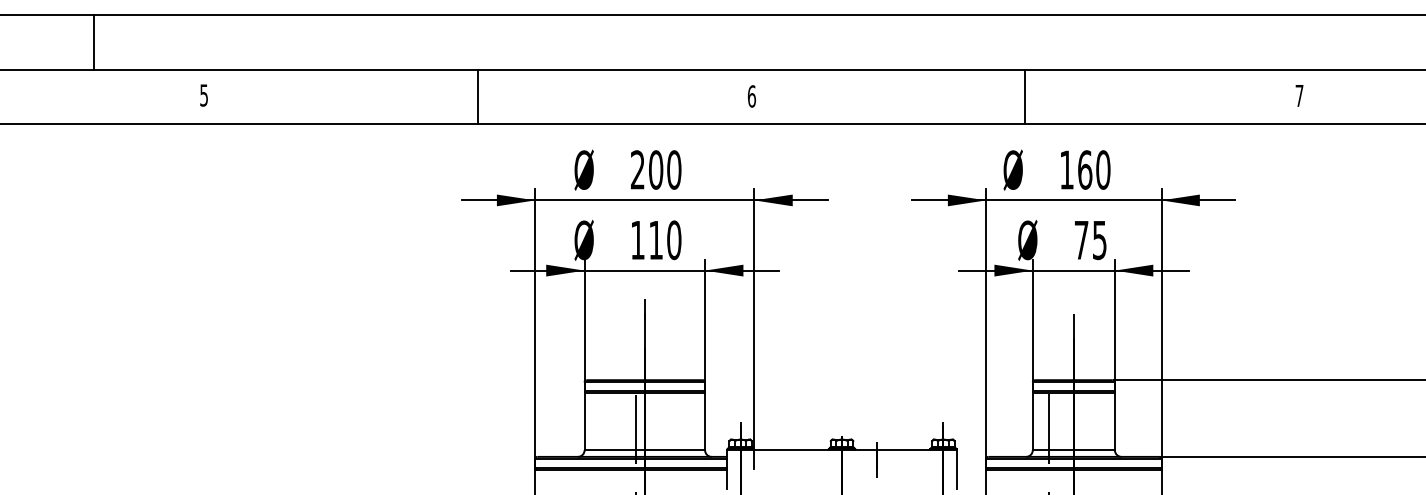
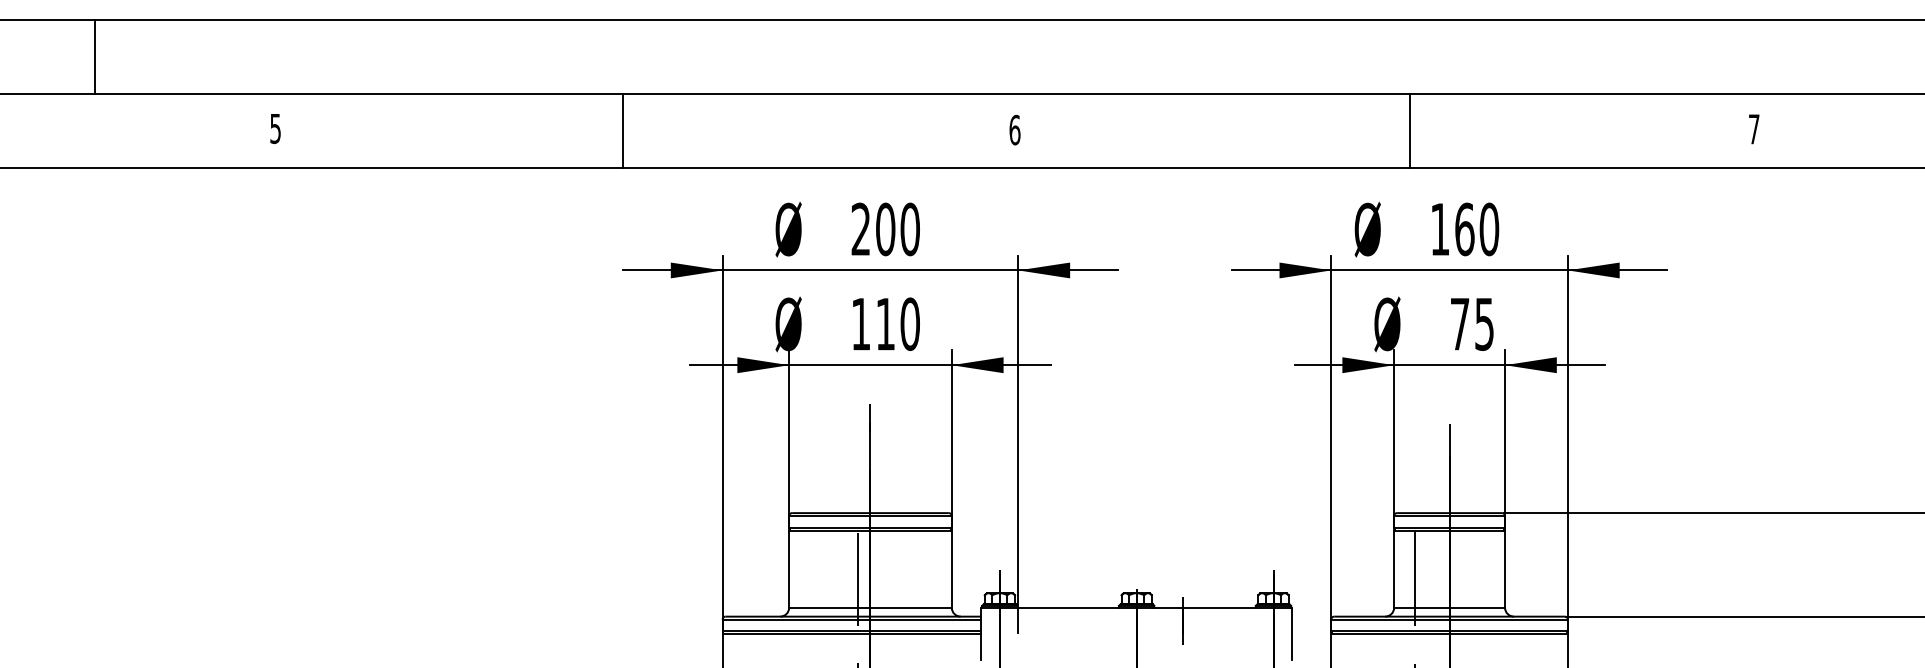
line: (94, 41) -> (95, 55), moved
line: (477, 96) -> (623, 130), moved
line: (1025, 96) -> (1409, 130), moved

